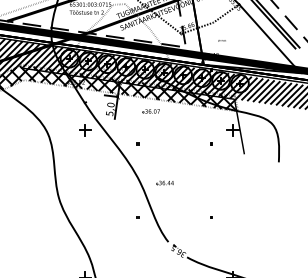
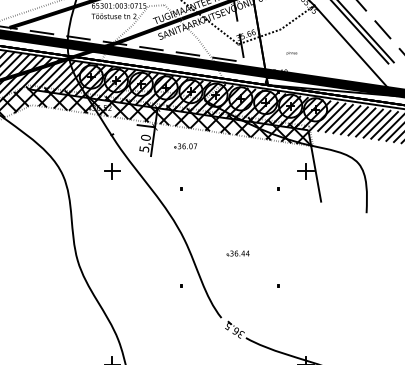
part: (150, 111) -> (184, 146), moved
part: (164, 182) -> (237, 252), moved

